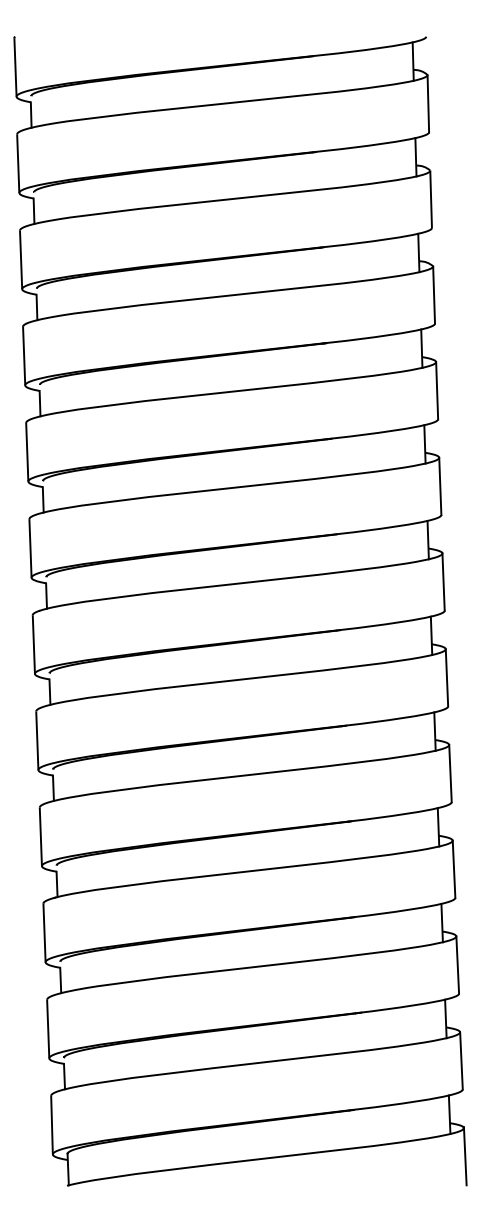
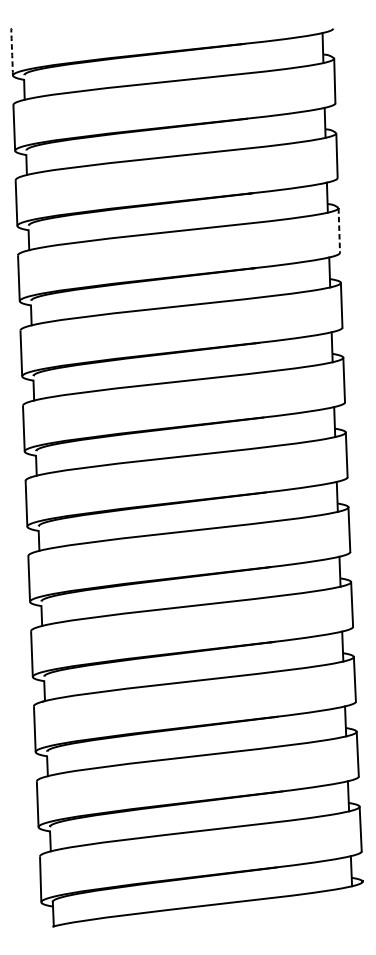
arc: (15, 67) -> (12, 52), solid -> dashed
line: (434, 295) -> (339, 230), solid -> dashed
line: (464, 1156) -> (363, 903), removed

